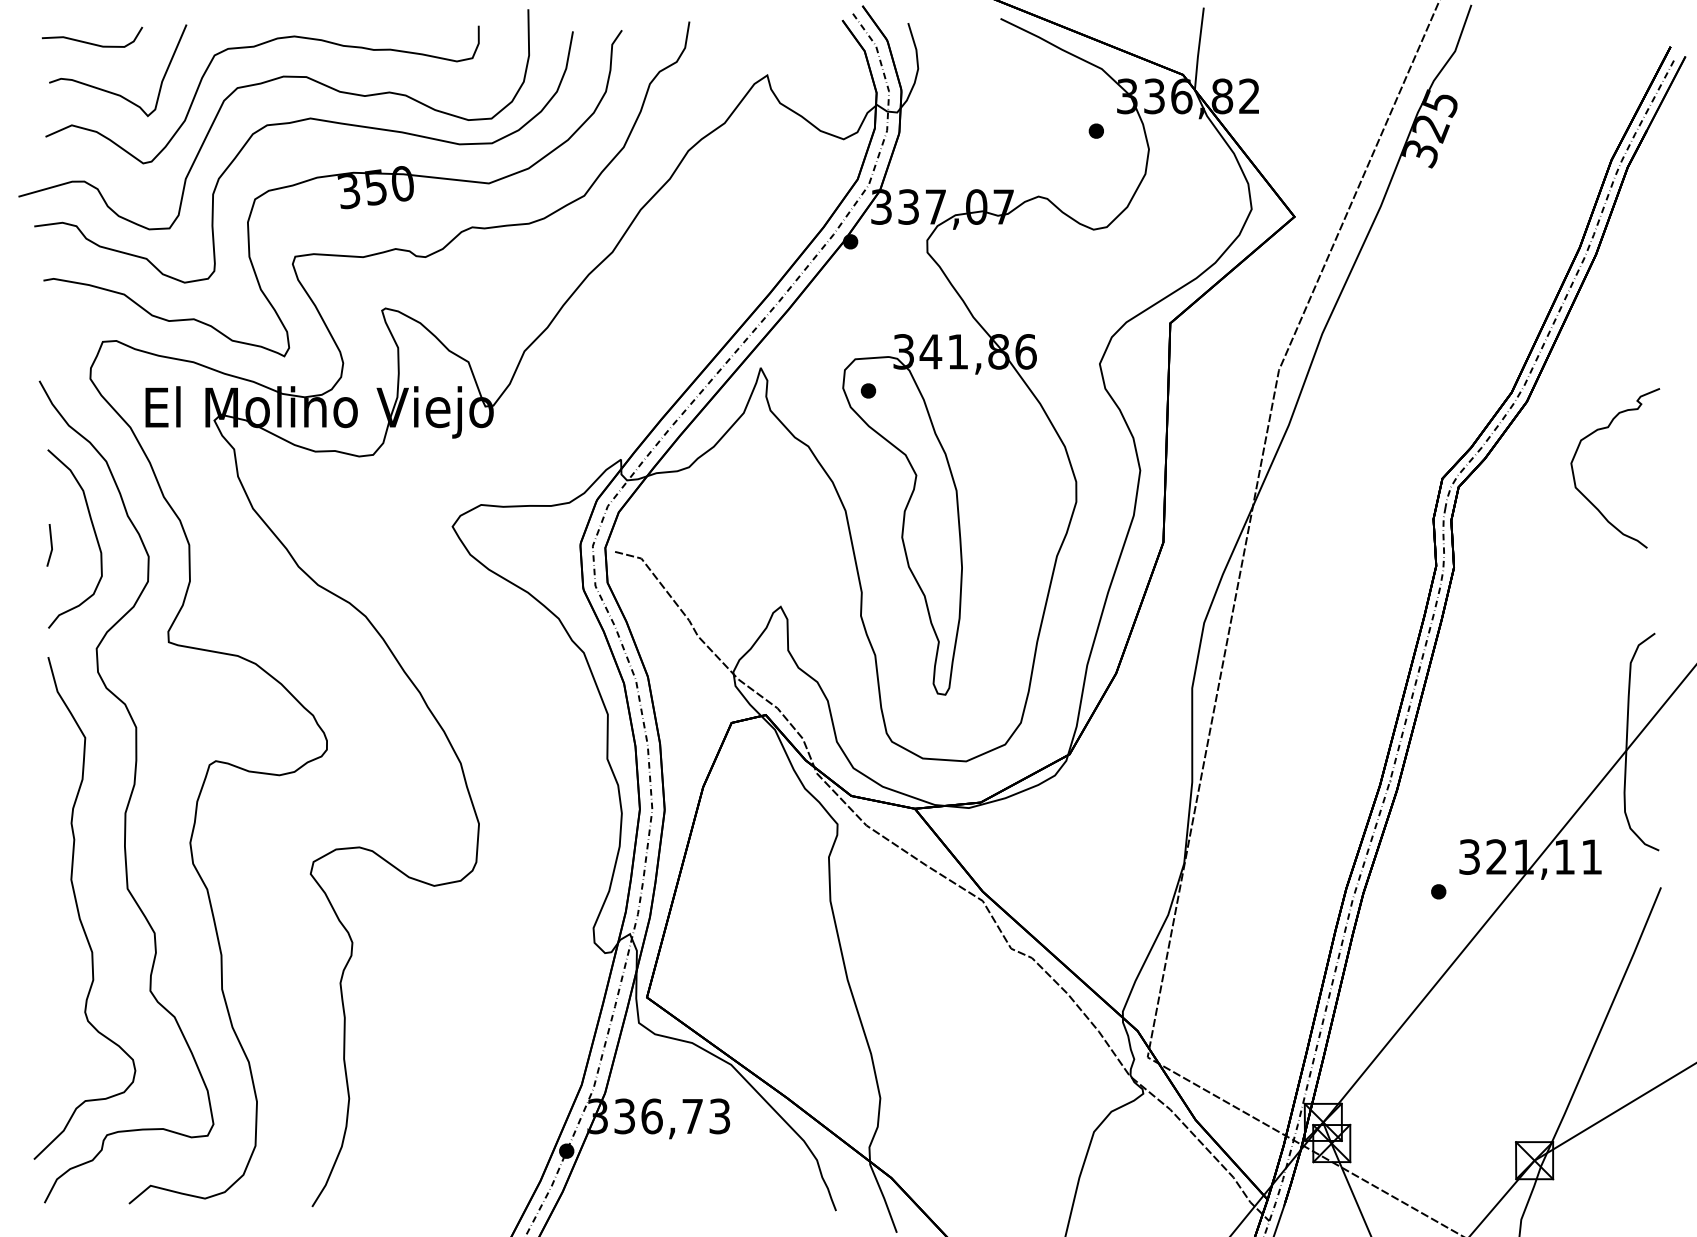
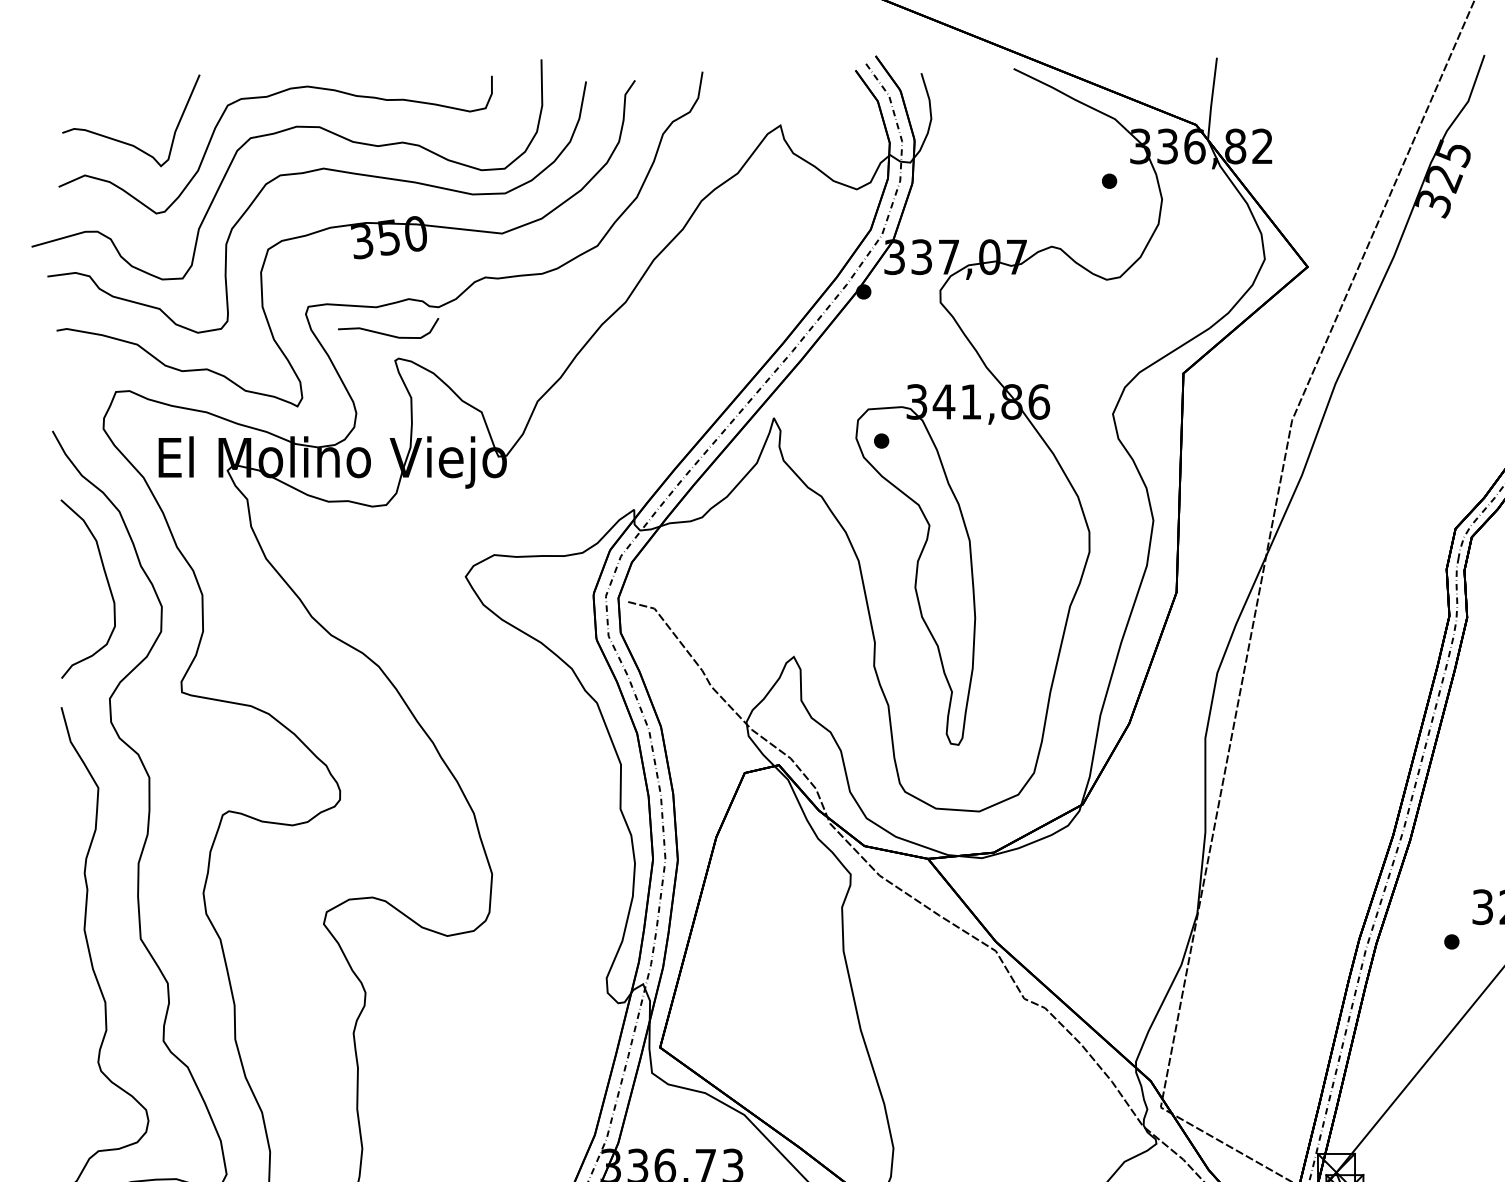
curve: (90, 42) -> (386, 333), moved
line: (50, 545) -> (63, 595), removed

